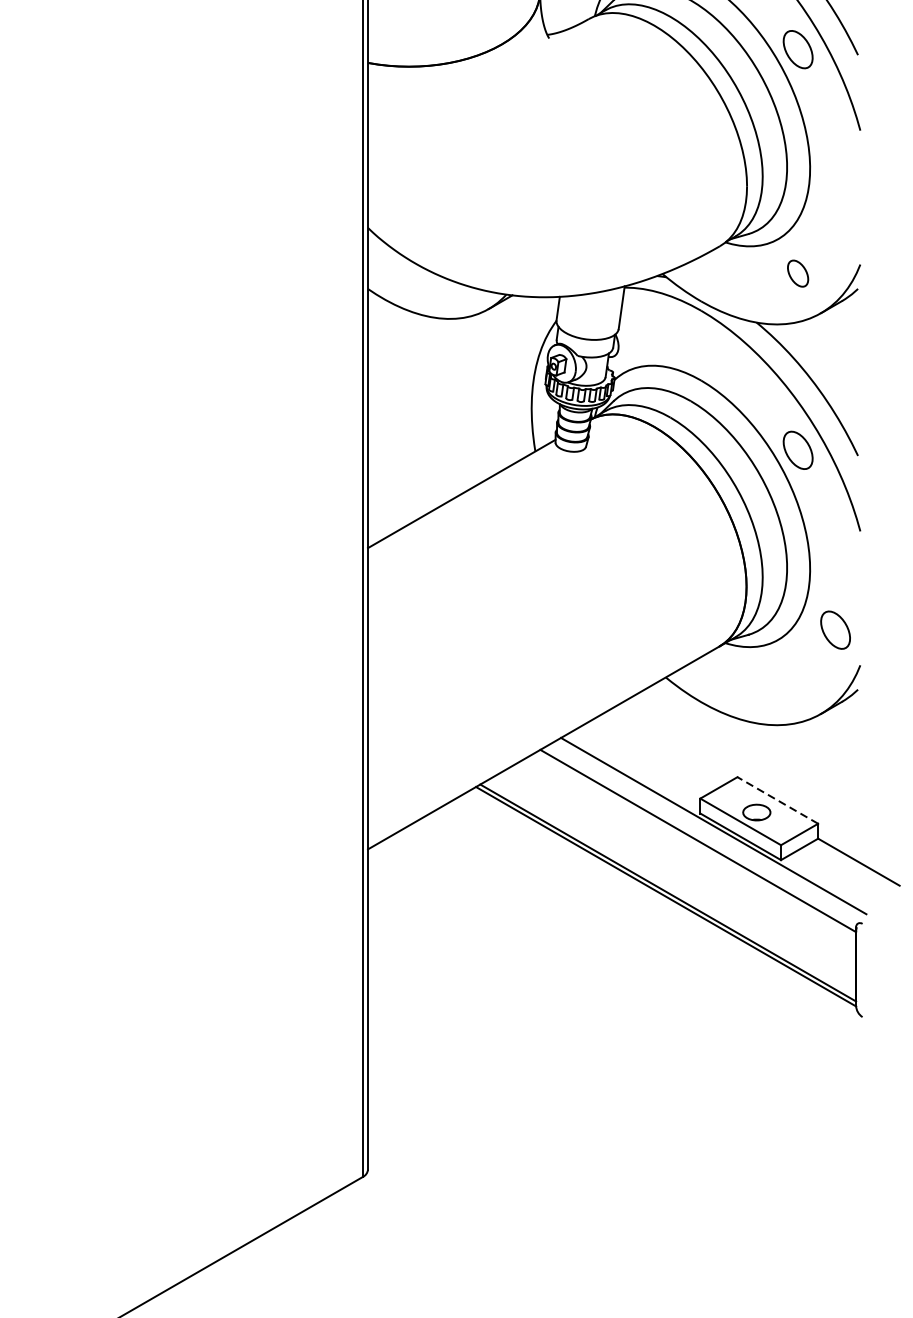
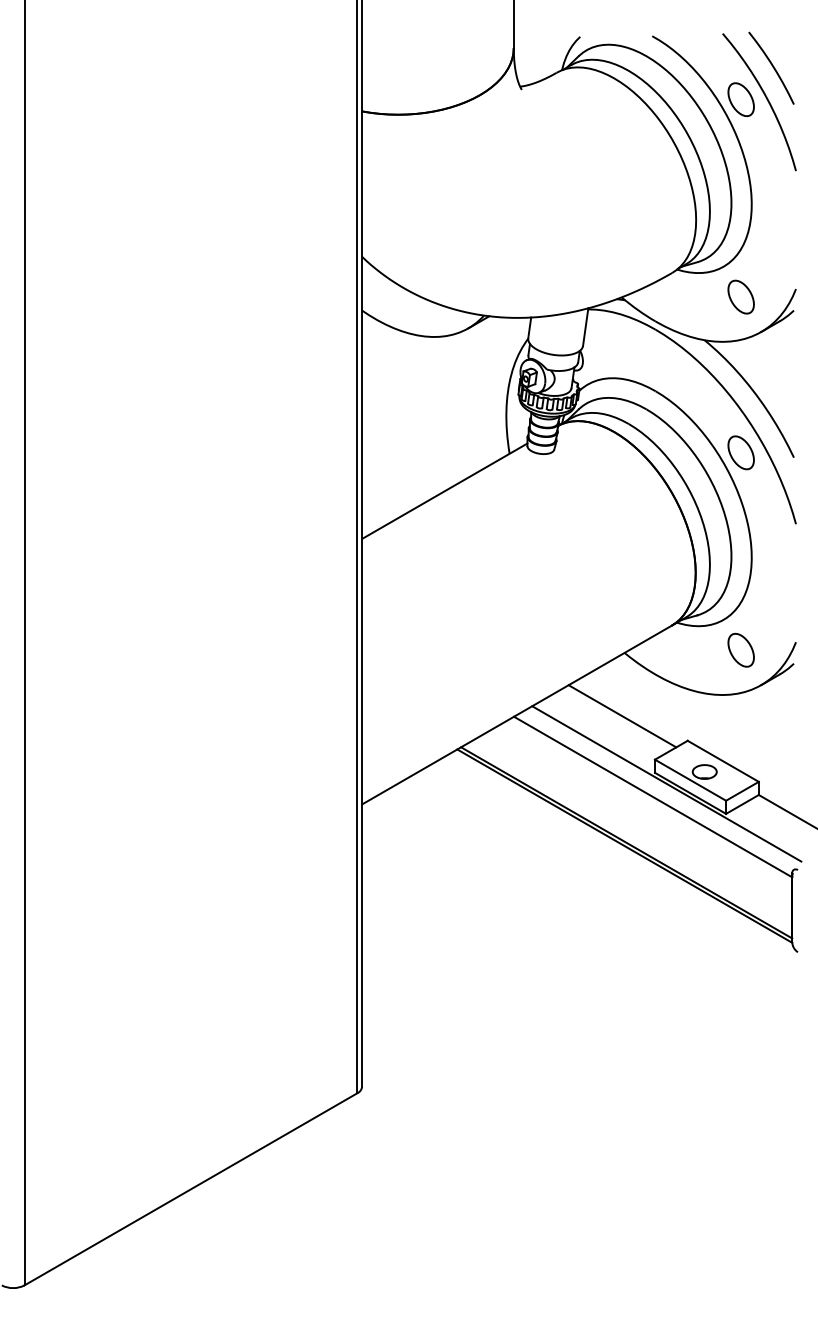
part: (797, 272) -> (740, 296), size x1.43
part: (834, 629) -> (740, 649), moved
line: (663, 749) -> (622, 716), added
line: (776, 800) -> (722, 761), dashed -> solid

